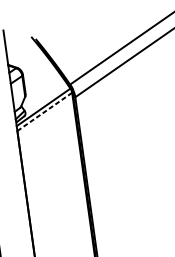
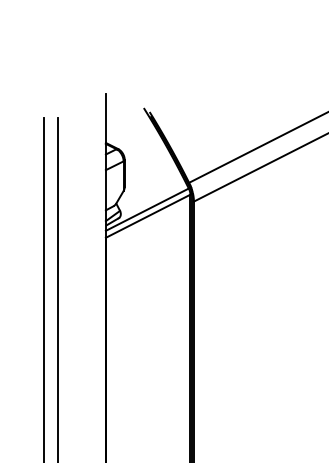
line: (44, 112) -> (147, 216), dashed -> solid

